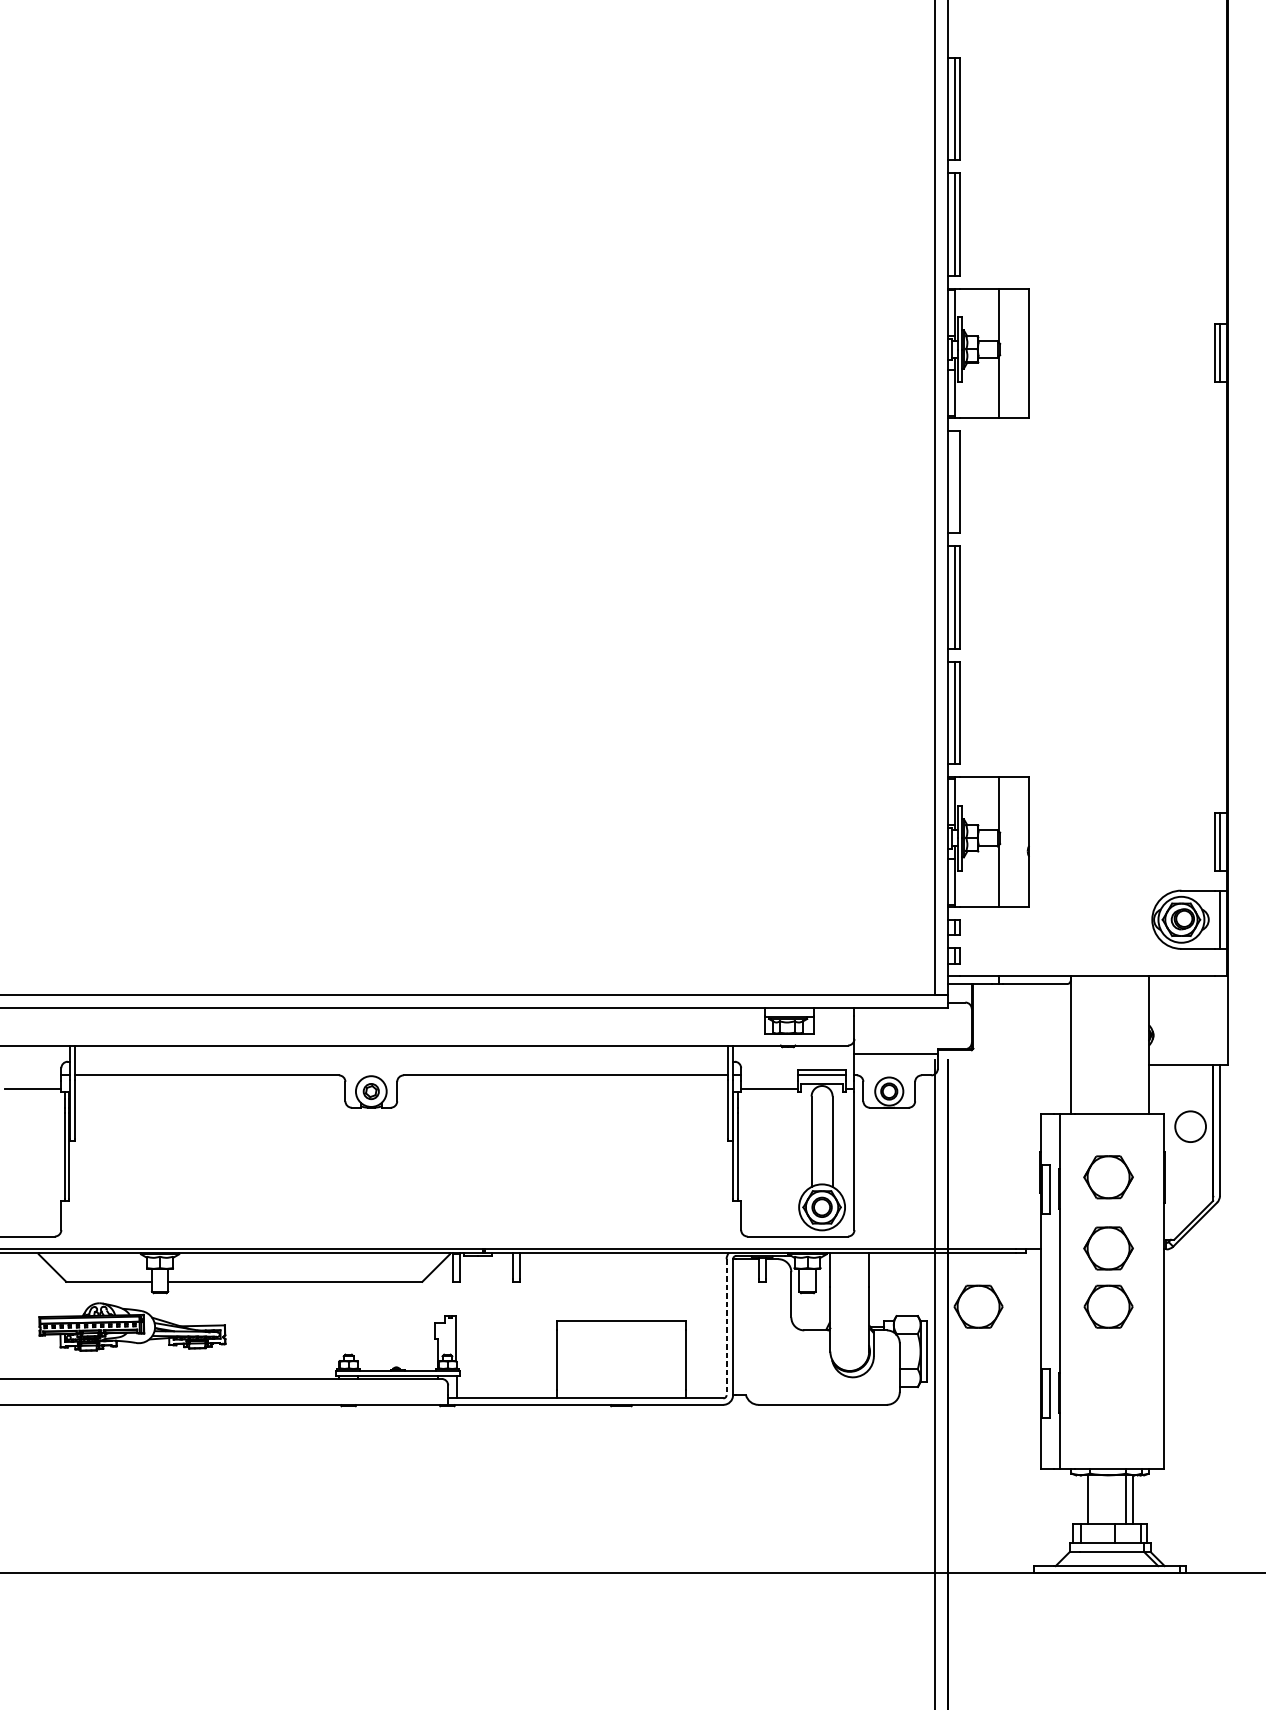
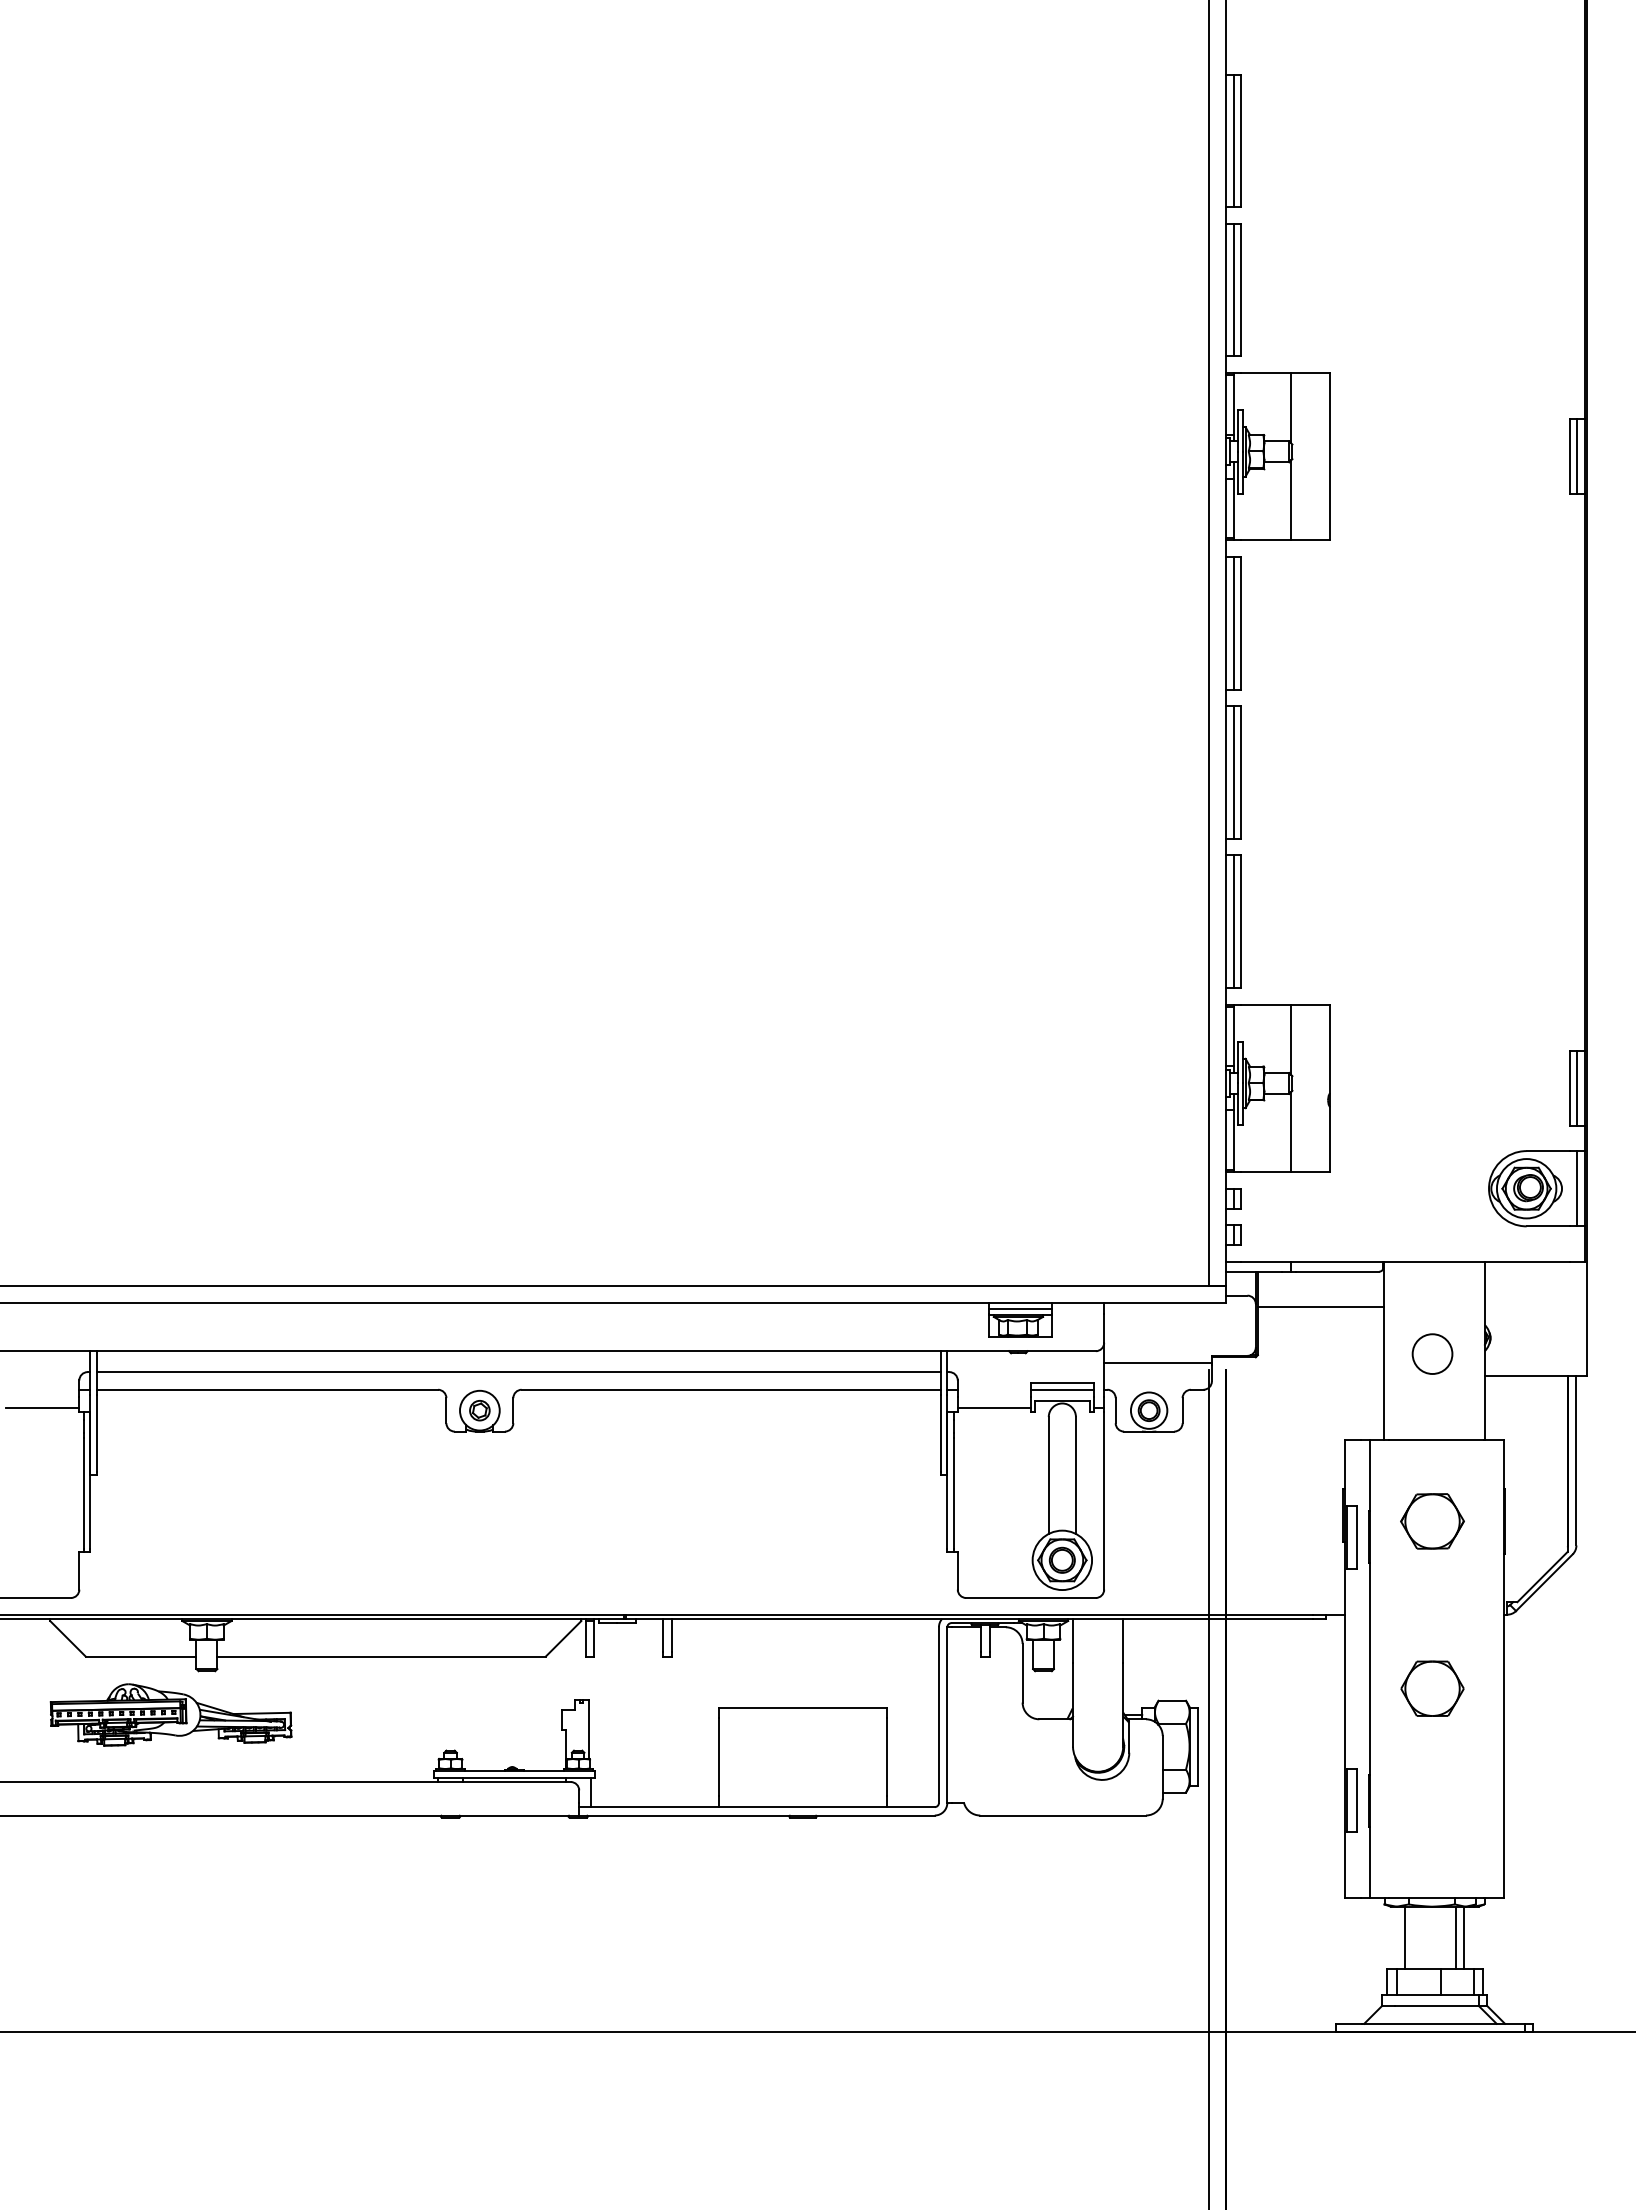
line: (954, 482) -> (1233, 623), added
line: (1021, 1011) -> (1320, 1307), added
line: (789, 1013) -> (1020, 1309), added
line: (401, 1062) -> (518, 1372), added
circle: (1190, 1126) -> (1432, 1353), moved
part: (1108, 1248) -> (1432, 1613), removed
part: (978, 1306) -> (1264, 1688), removed
line: (726, 1327) -> (938, 1715), dashed -> solid

